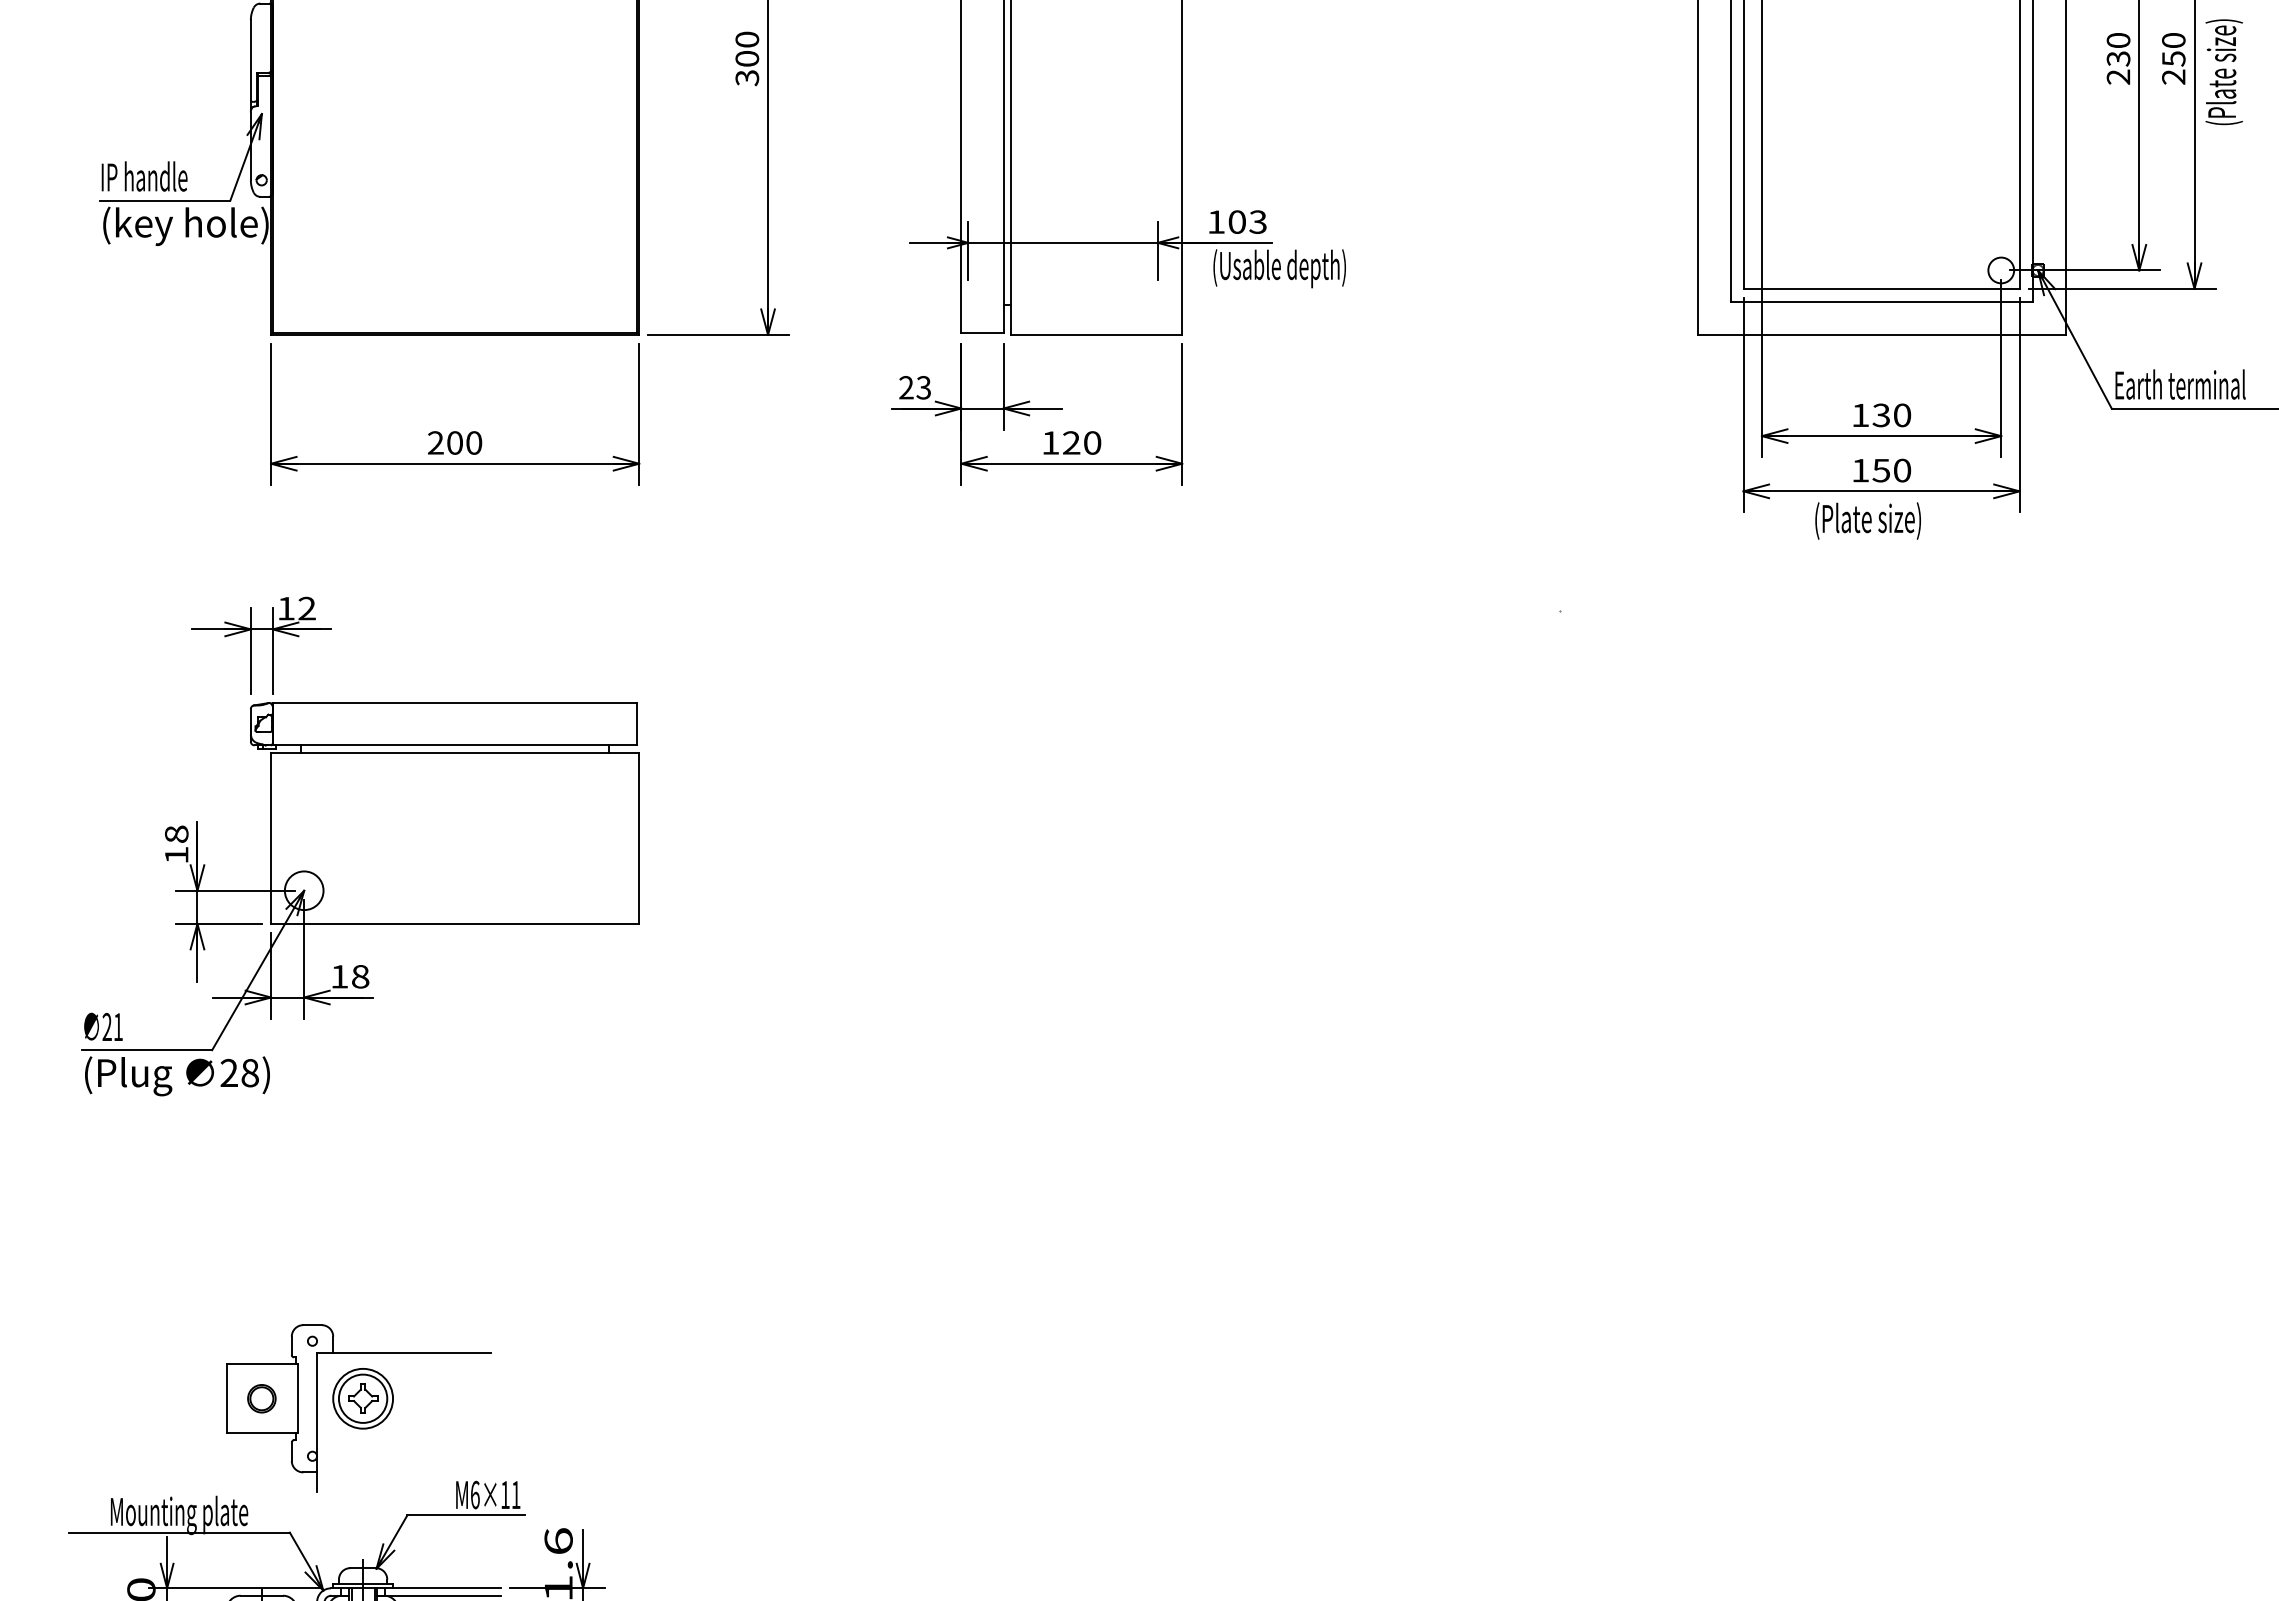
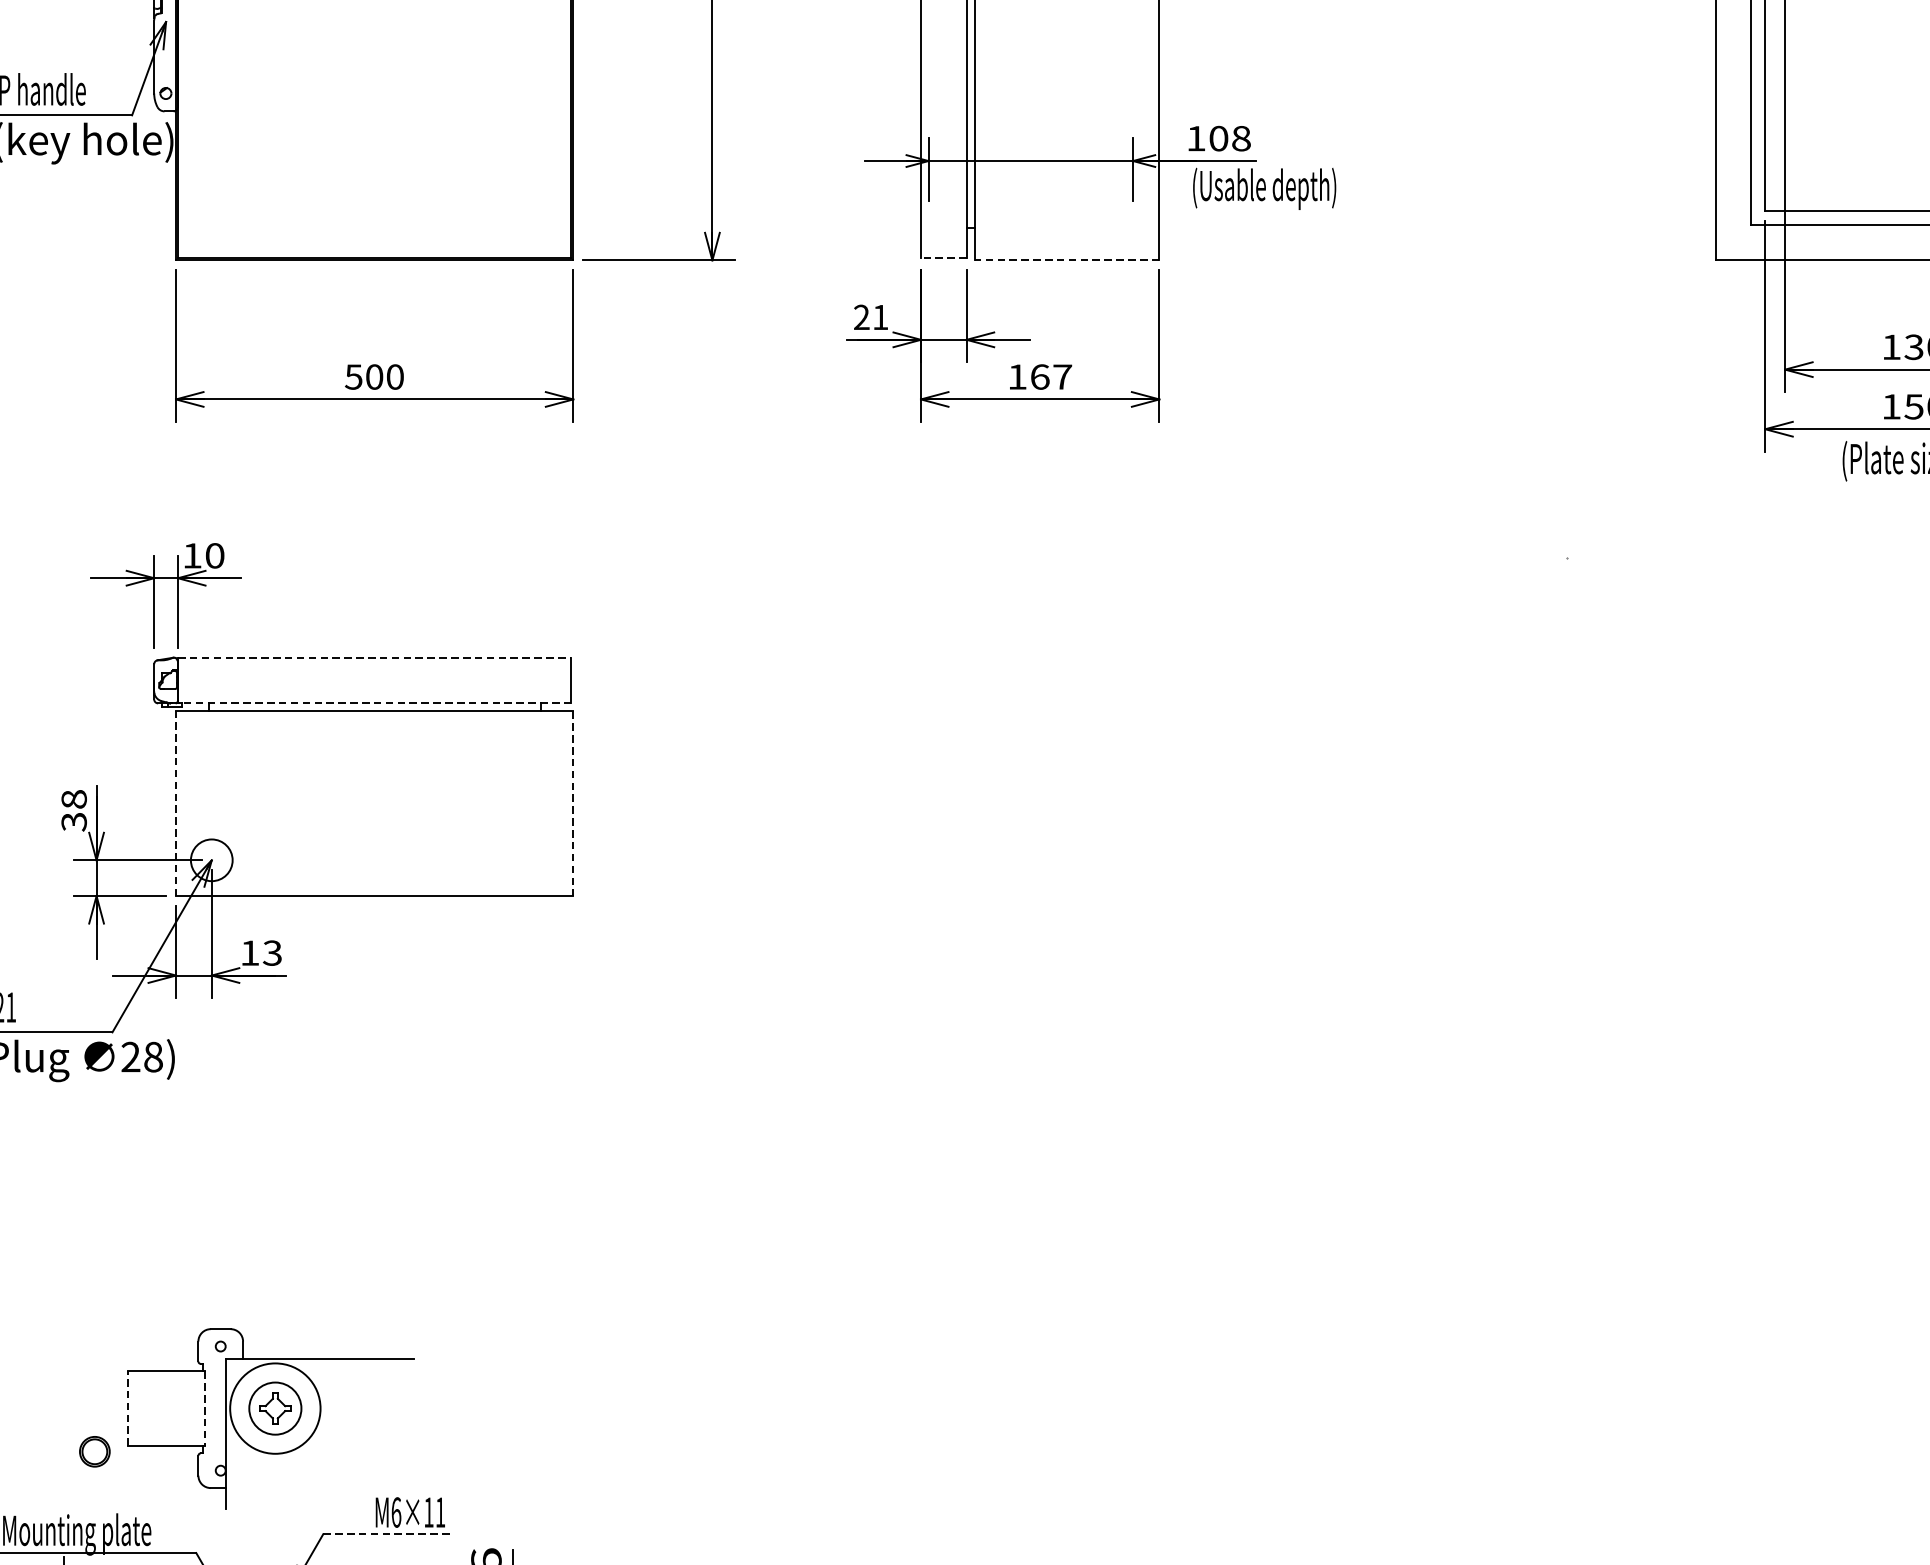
text: (1257, 221) -> (1240, 137), 103 -> 108
line: (982, 333) -> (943, 258), solid -> dashed
line: (1096, 334) -> (1066, 259), solid -> dashed
text: (923, 387) -> (880, 317), 23 -> 21
text: (435, 442) -> (353, 376), 200 -> 500
text: (1082, 442) -> (1051, 376), 120 -> 167
text: (306, 608) -> (214, 555), 12 -> 10
line: (455, 703) -> (375, 658), solid -> dashed
line: (454, 745) -> (373, 703), solid -> dashed
line: (271, 838) -> (176, 803), solid -> dashed
line: (639, 838) -> (573, 803), solid -> dashed
text: (176, 855) -> (73, 822), 18 -> 38
text: (360, 976) -> (272, 952), 18 -> 13
line: (226, 1398) -> (127, 1408), solid -> dashed
part: (261, 1398) -> (94, 1451), moved
line: (298, 1398) -> (205, 1408), solid -> dashed
circle: (363, 1398) -> (275, 1408), size x1.4
line: (466, 1515) -> (386, 1534), solid -> dashed

